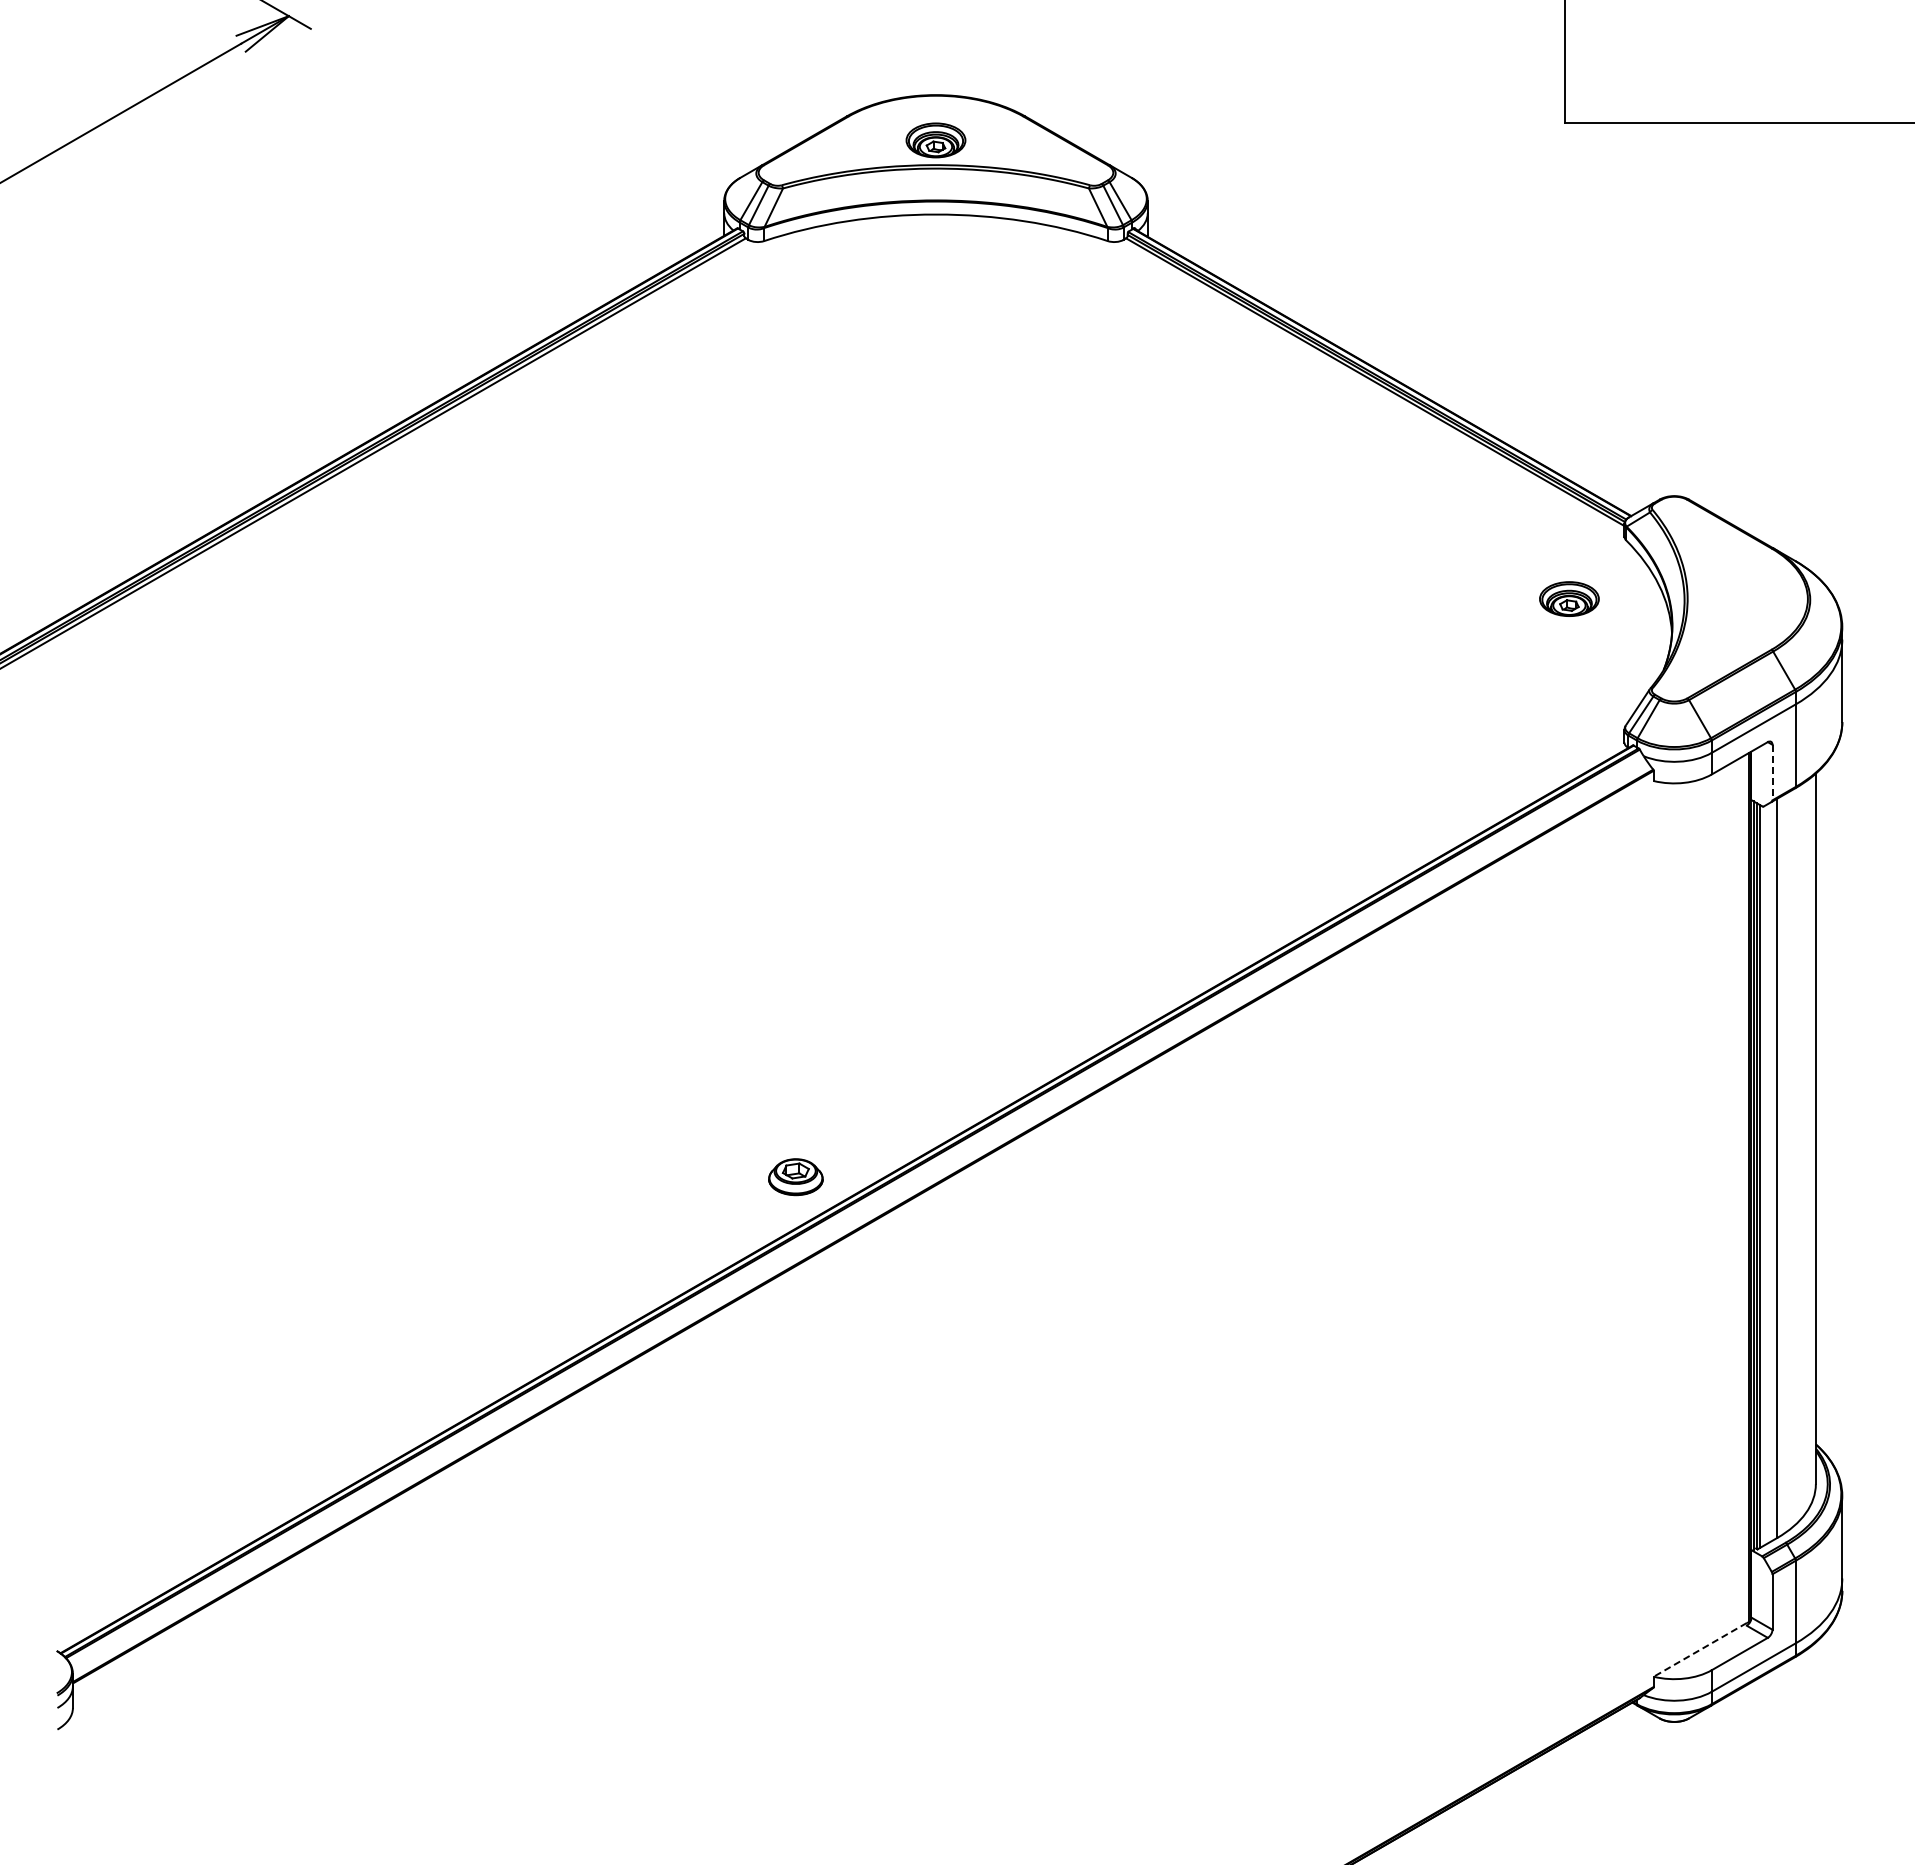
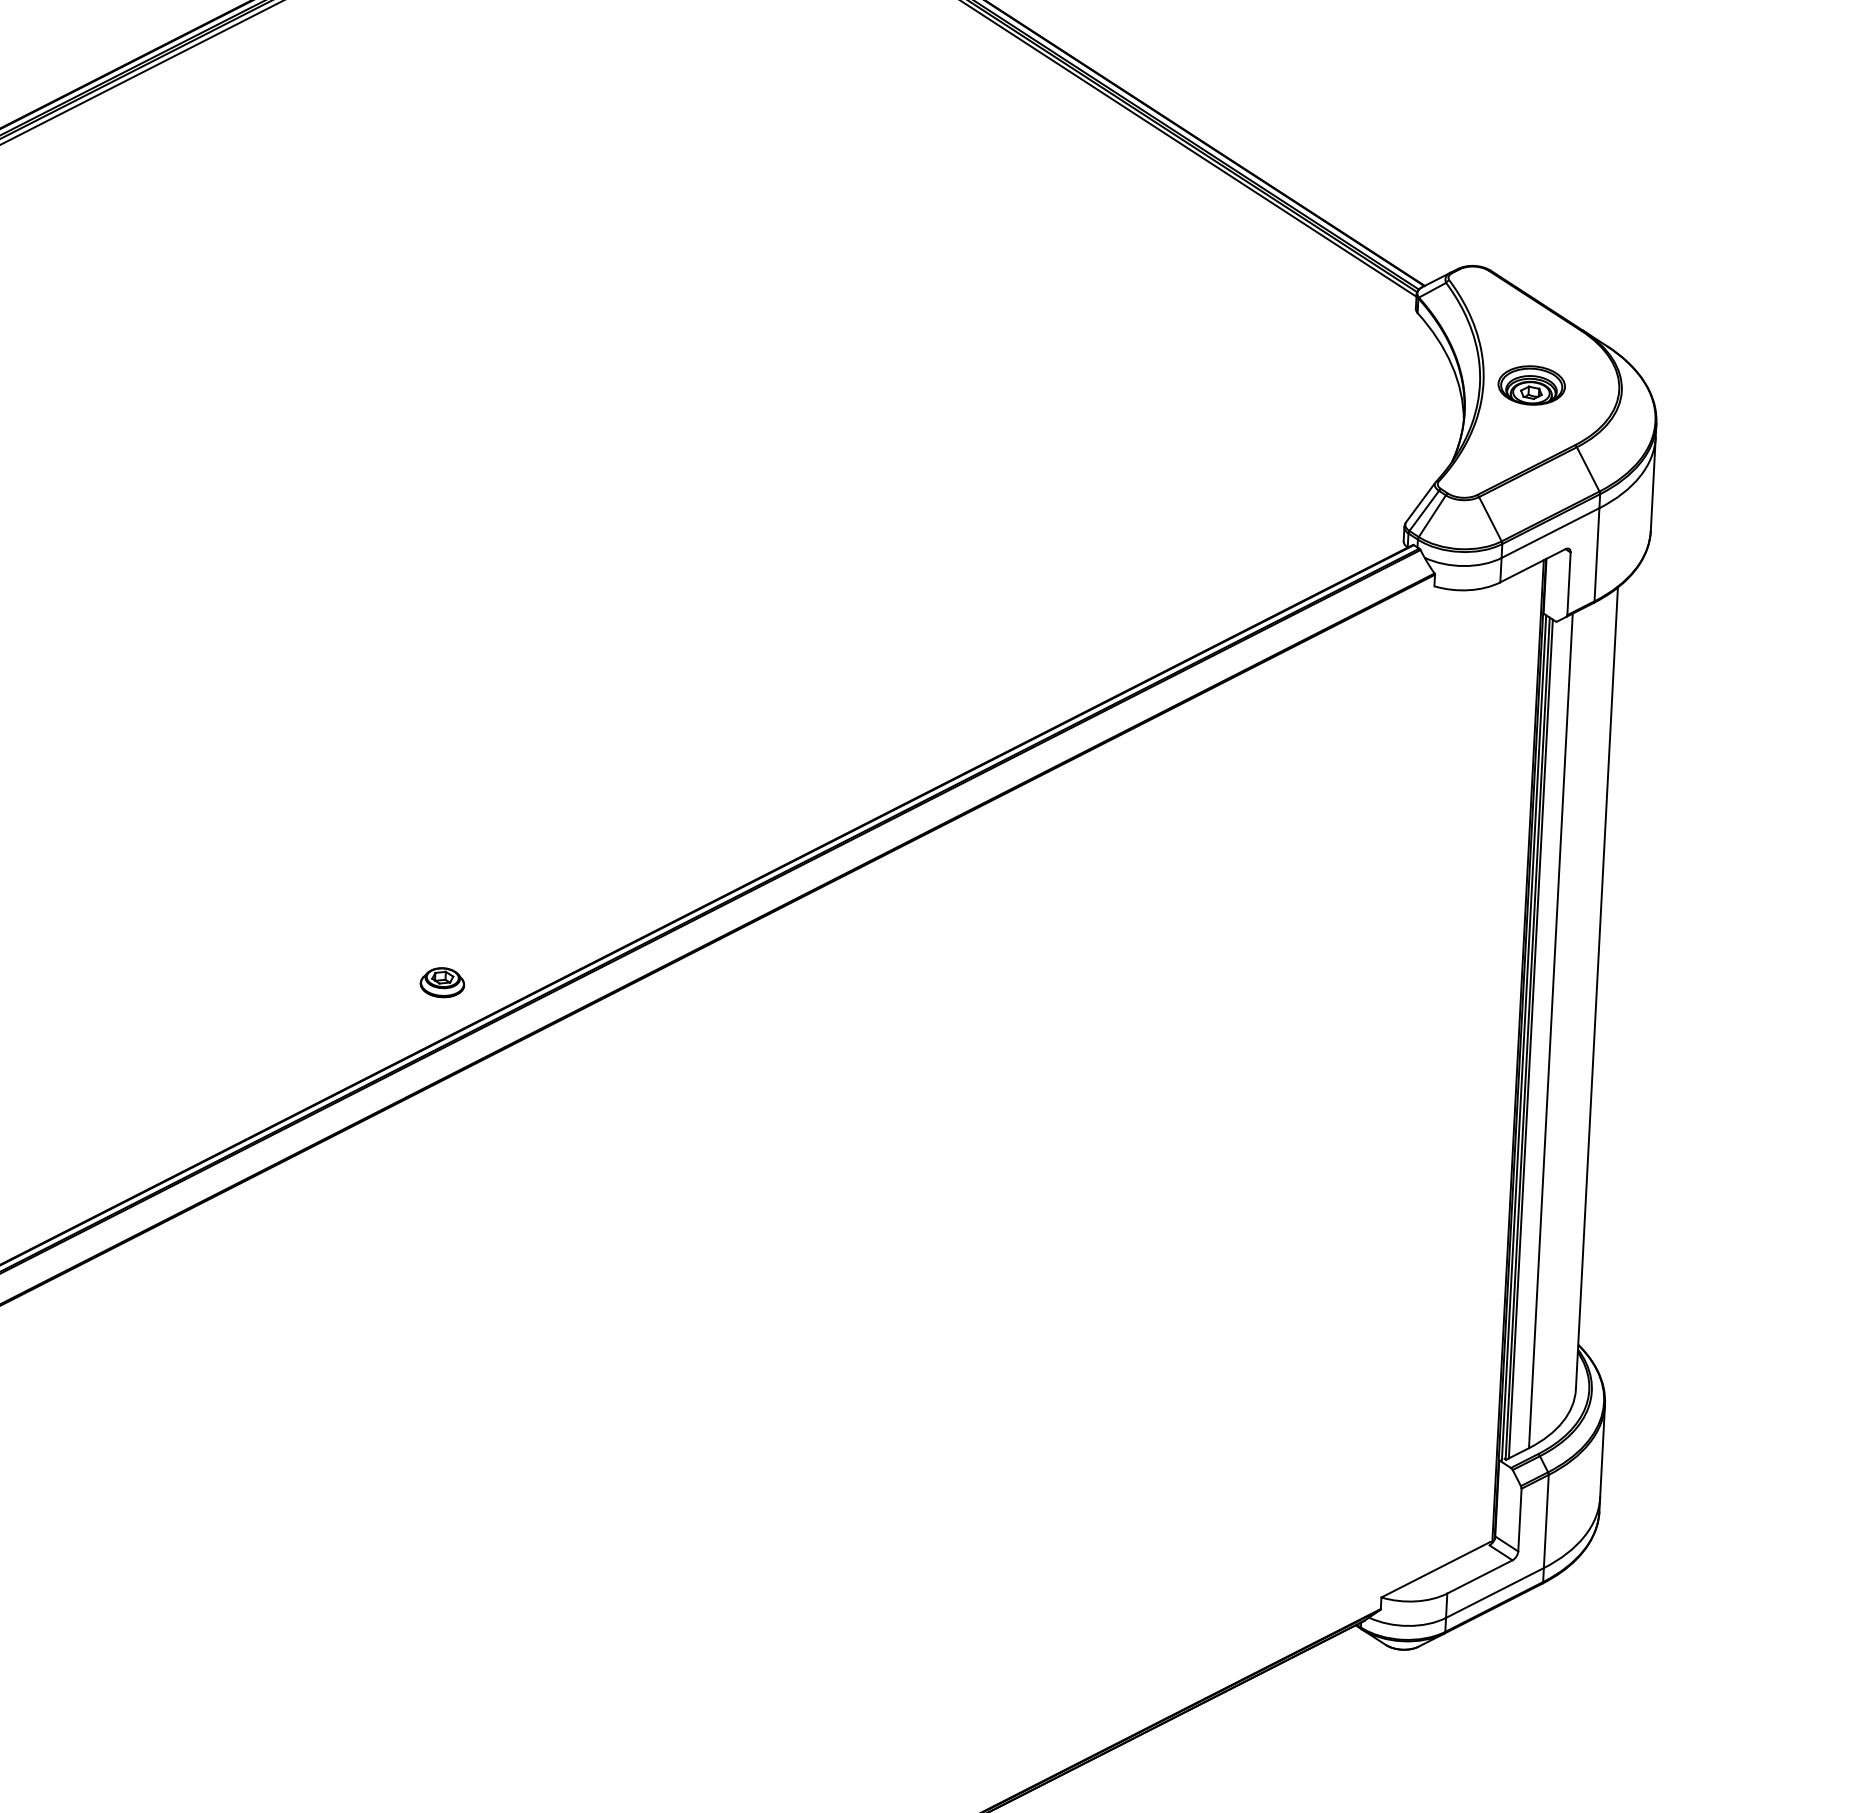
part: (1569, 598) -> (1531, 384), moved
line: (1772, 772) -> (1569, 583), dashed -> solid
part: (795, 1176) -> (442, 981), size x0.71
line: (1700, 1649) -> (1435, 1569), dashed -> solid

